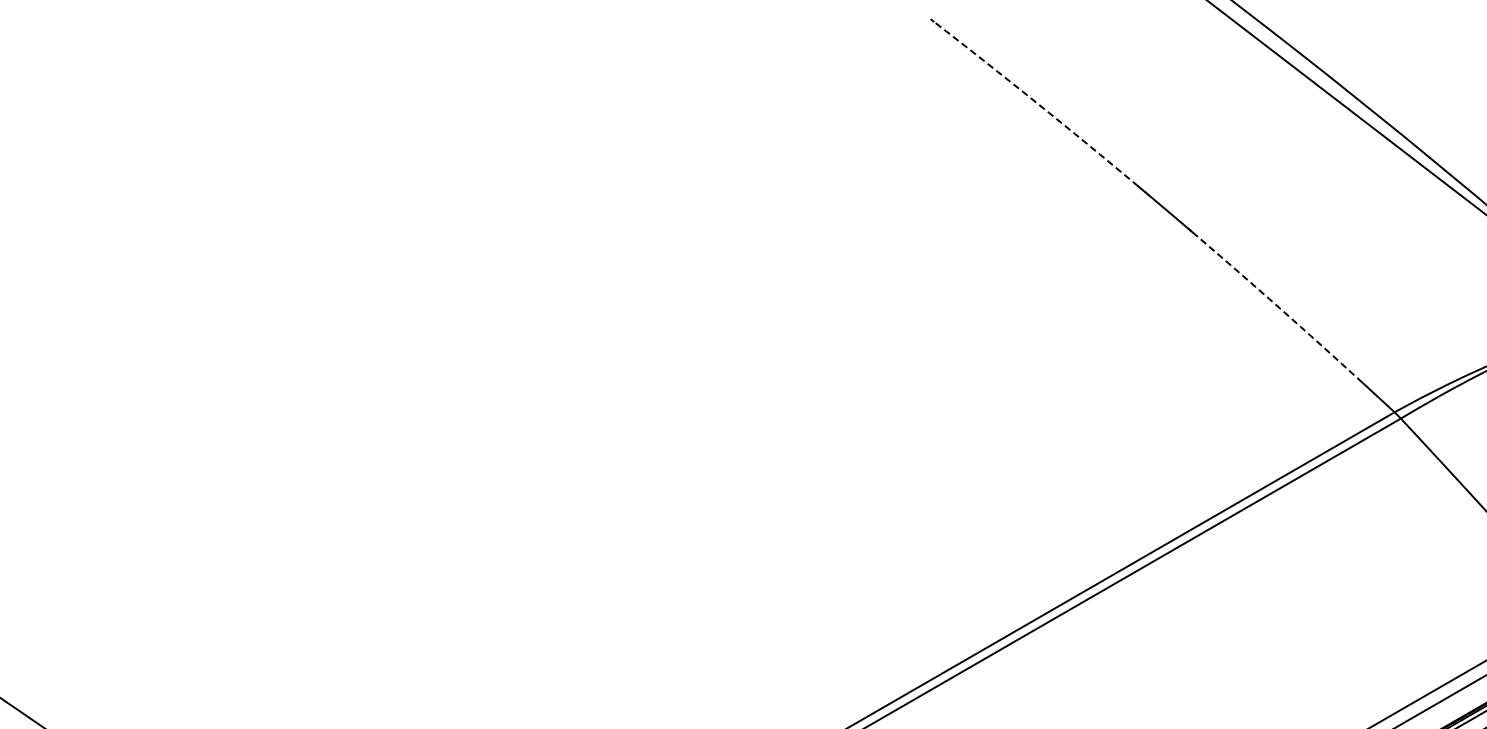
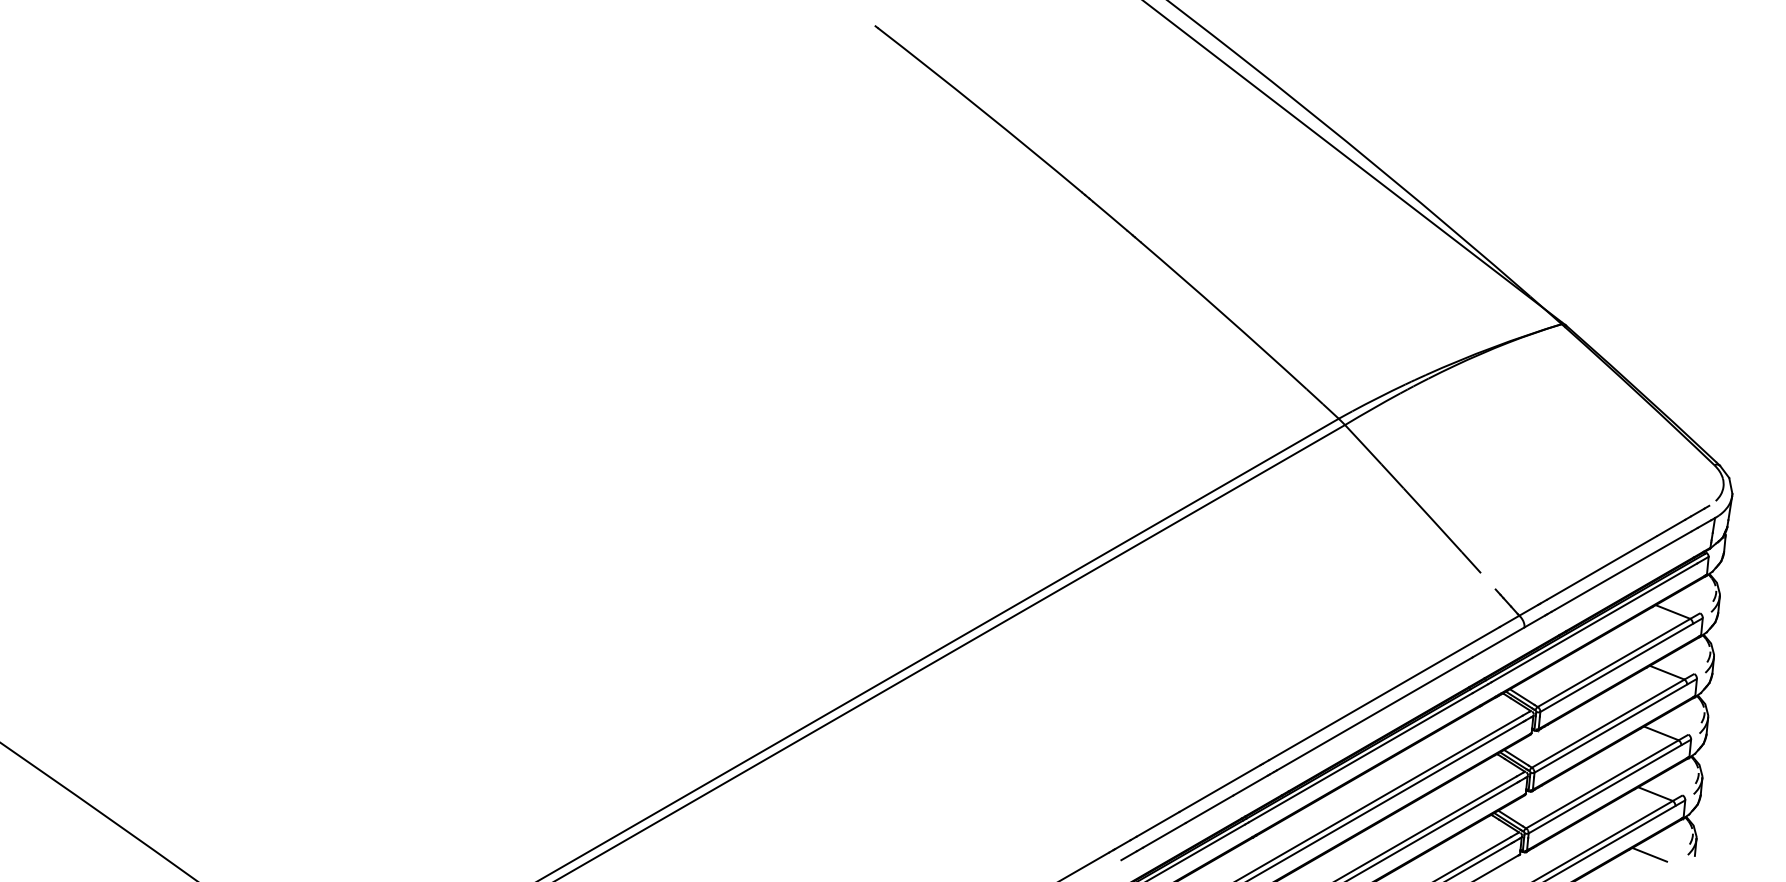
arc: (1036, 103) -> (980, 109), dashed -> solid
arc: (1280, 308) -> (1224, 314), dashed -> solid

